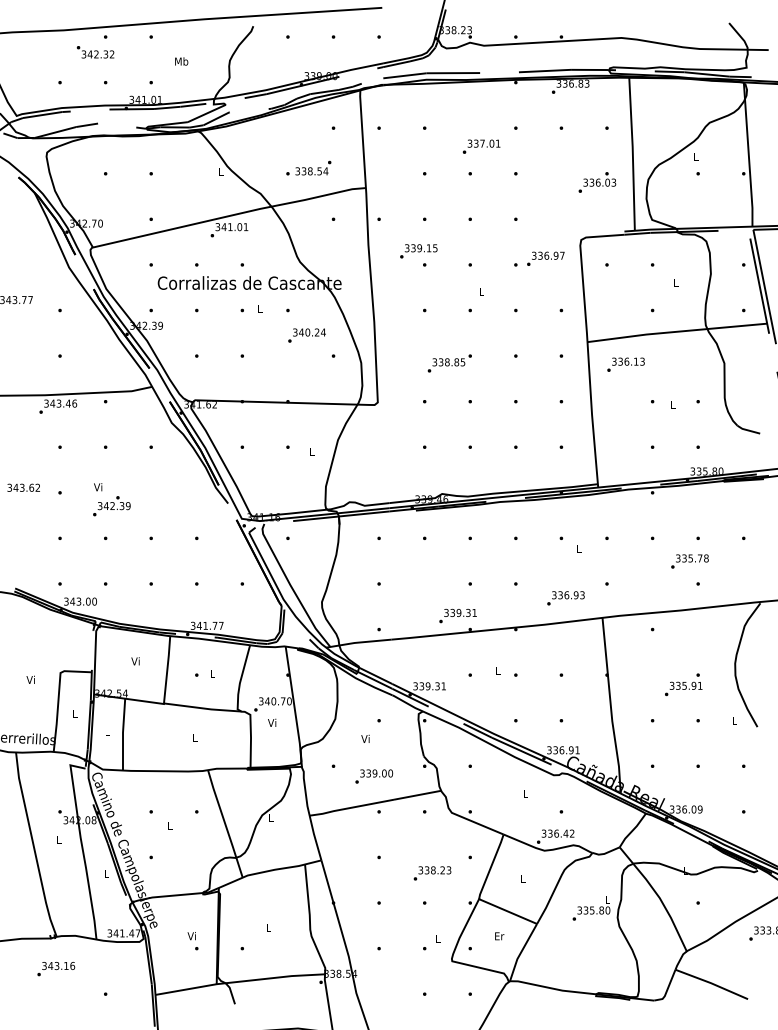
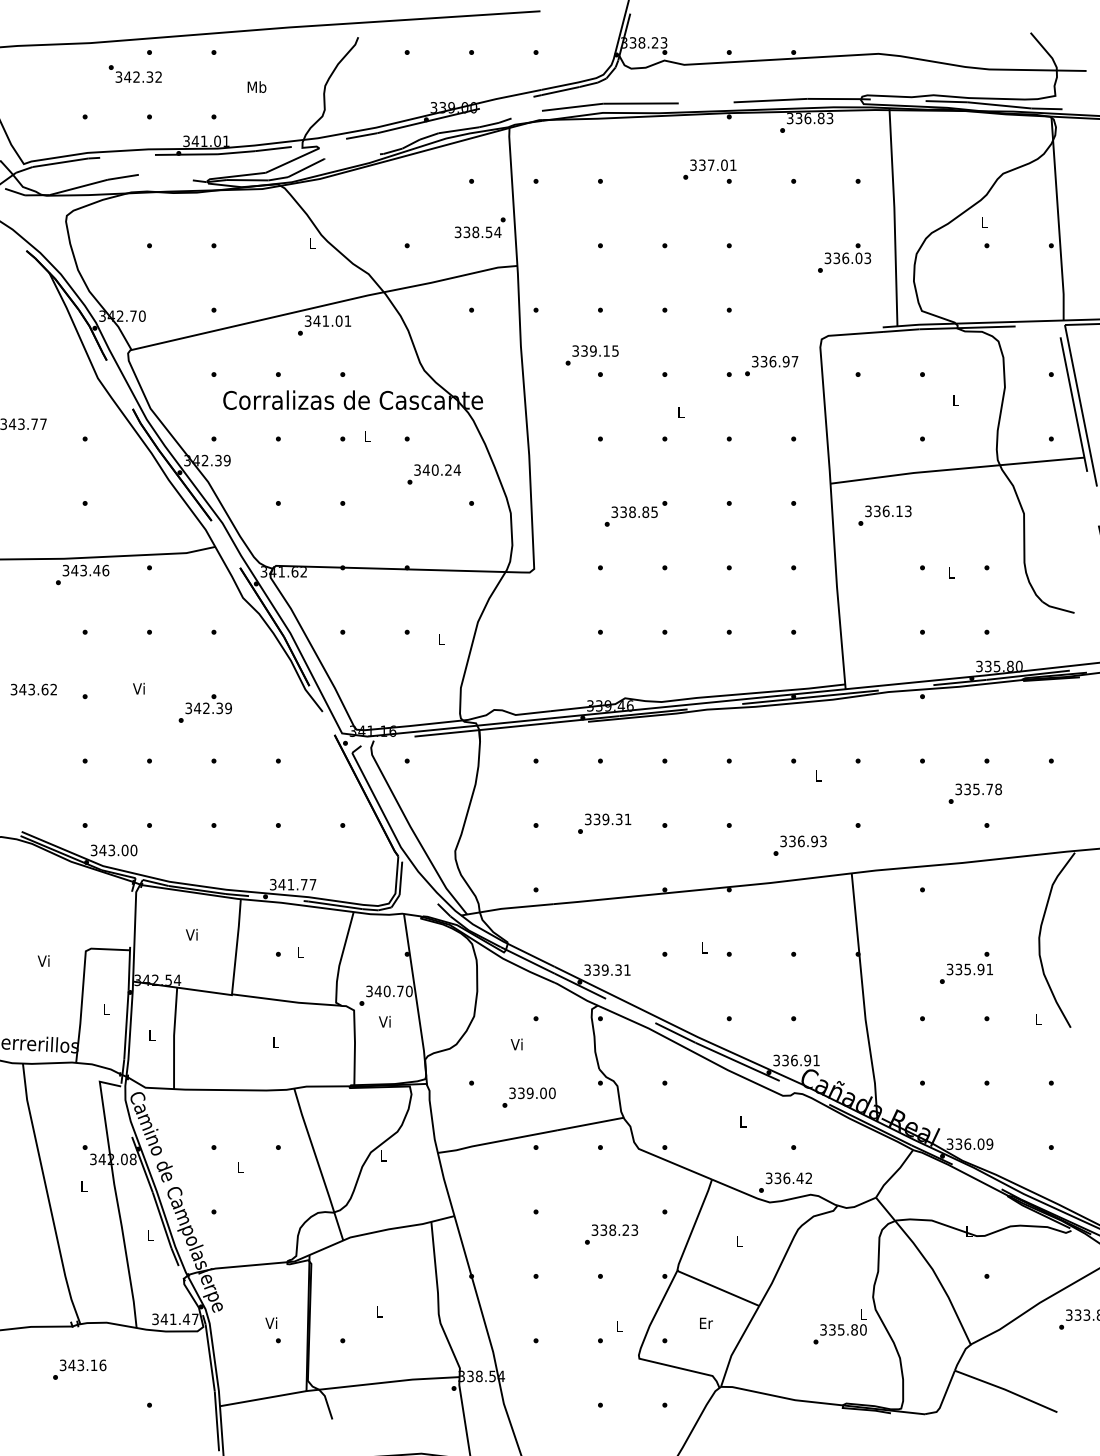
text: (481, 146) -> (709, 169), moved
text: (312, 167) -> (479, 227), moved
text: (111, 506) -> (204, 708), moved
text: (457, 615) -> (604, 823), moved
text: (591, 908) -> (839, 1326), moved

